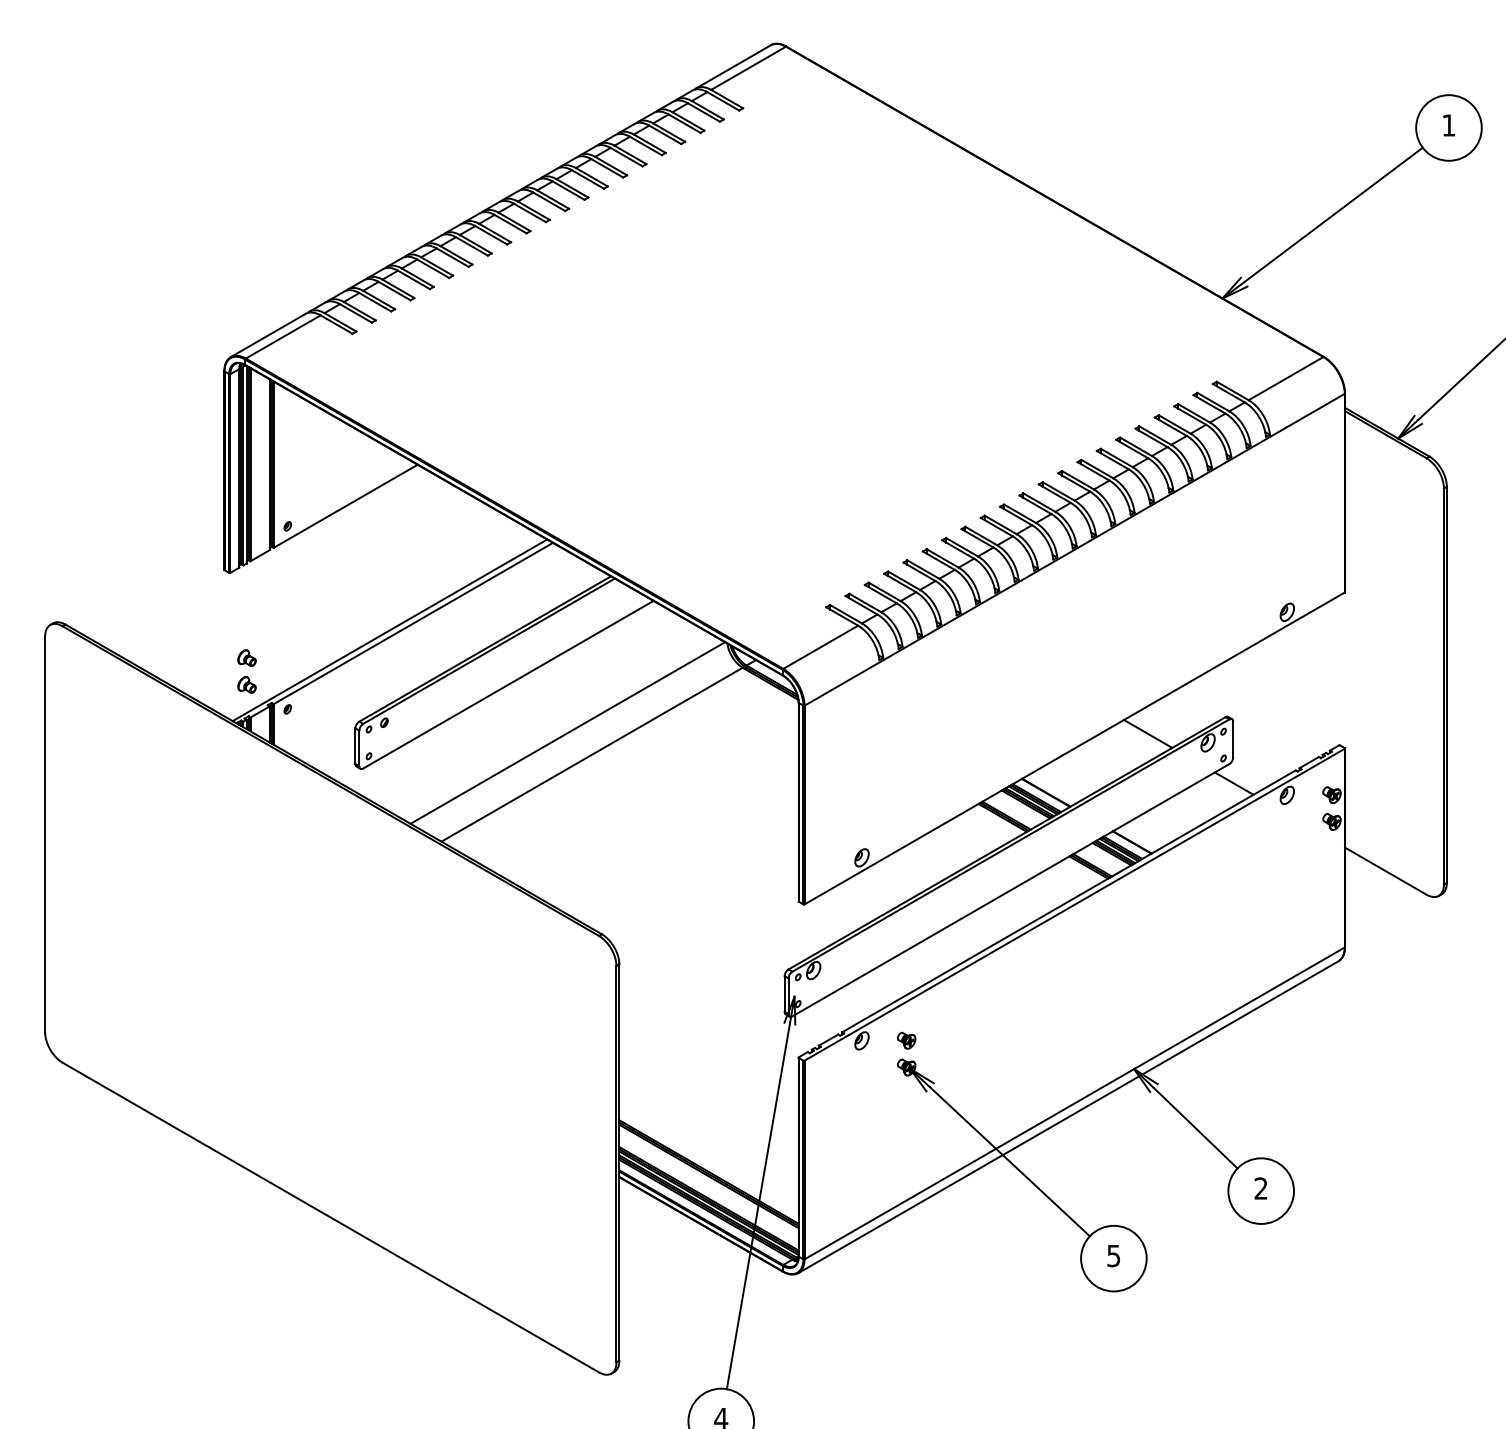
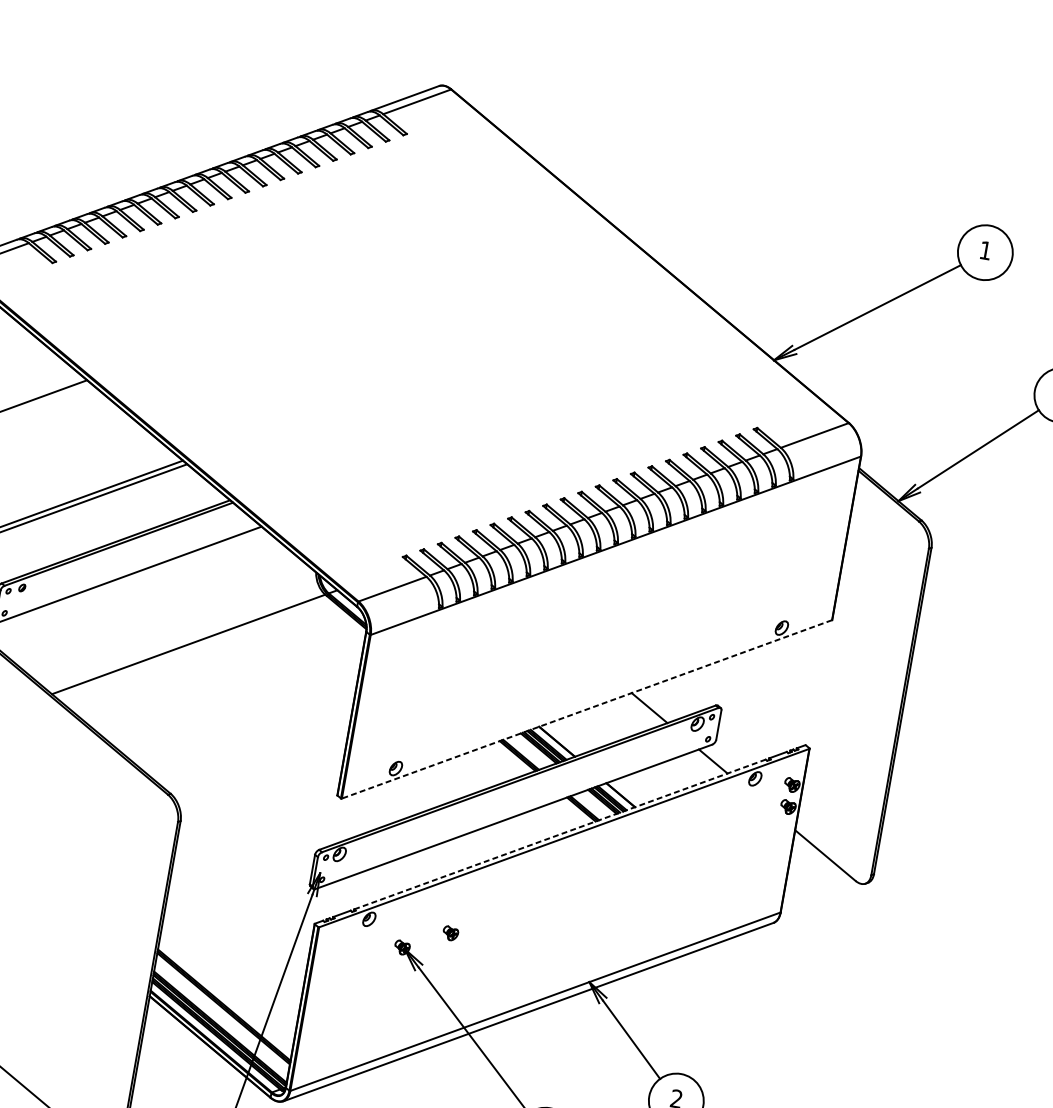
line: (567, 732) -> (171, 622), removed
line: (1074, 748) -> (586, 709), solid -> dashed
line: (1068, 901) -> (559, 834), solid -> dashed
part: (906, 1040) -> (450, 933), moved

